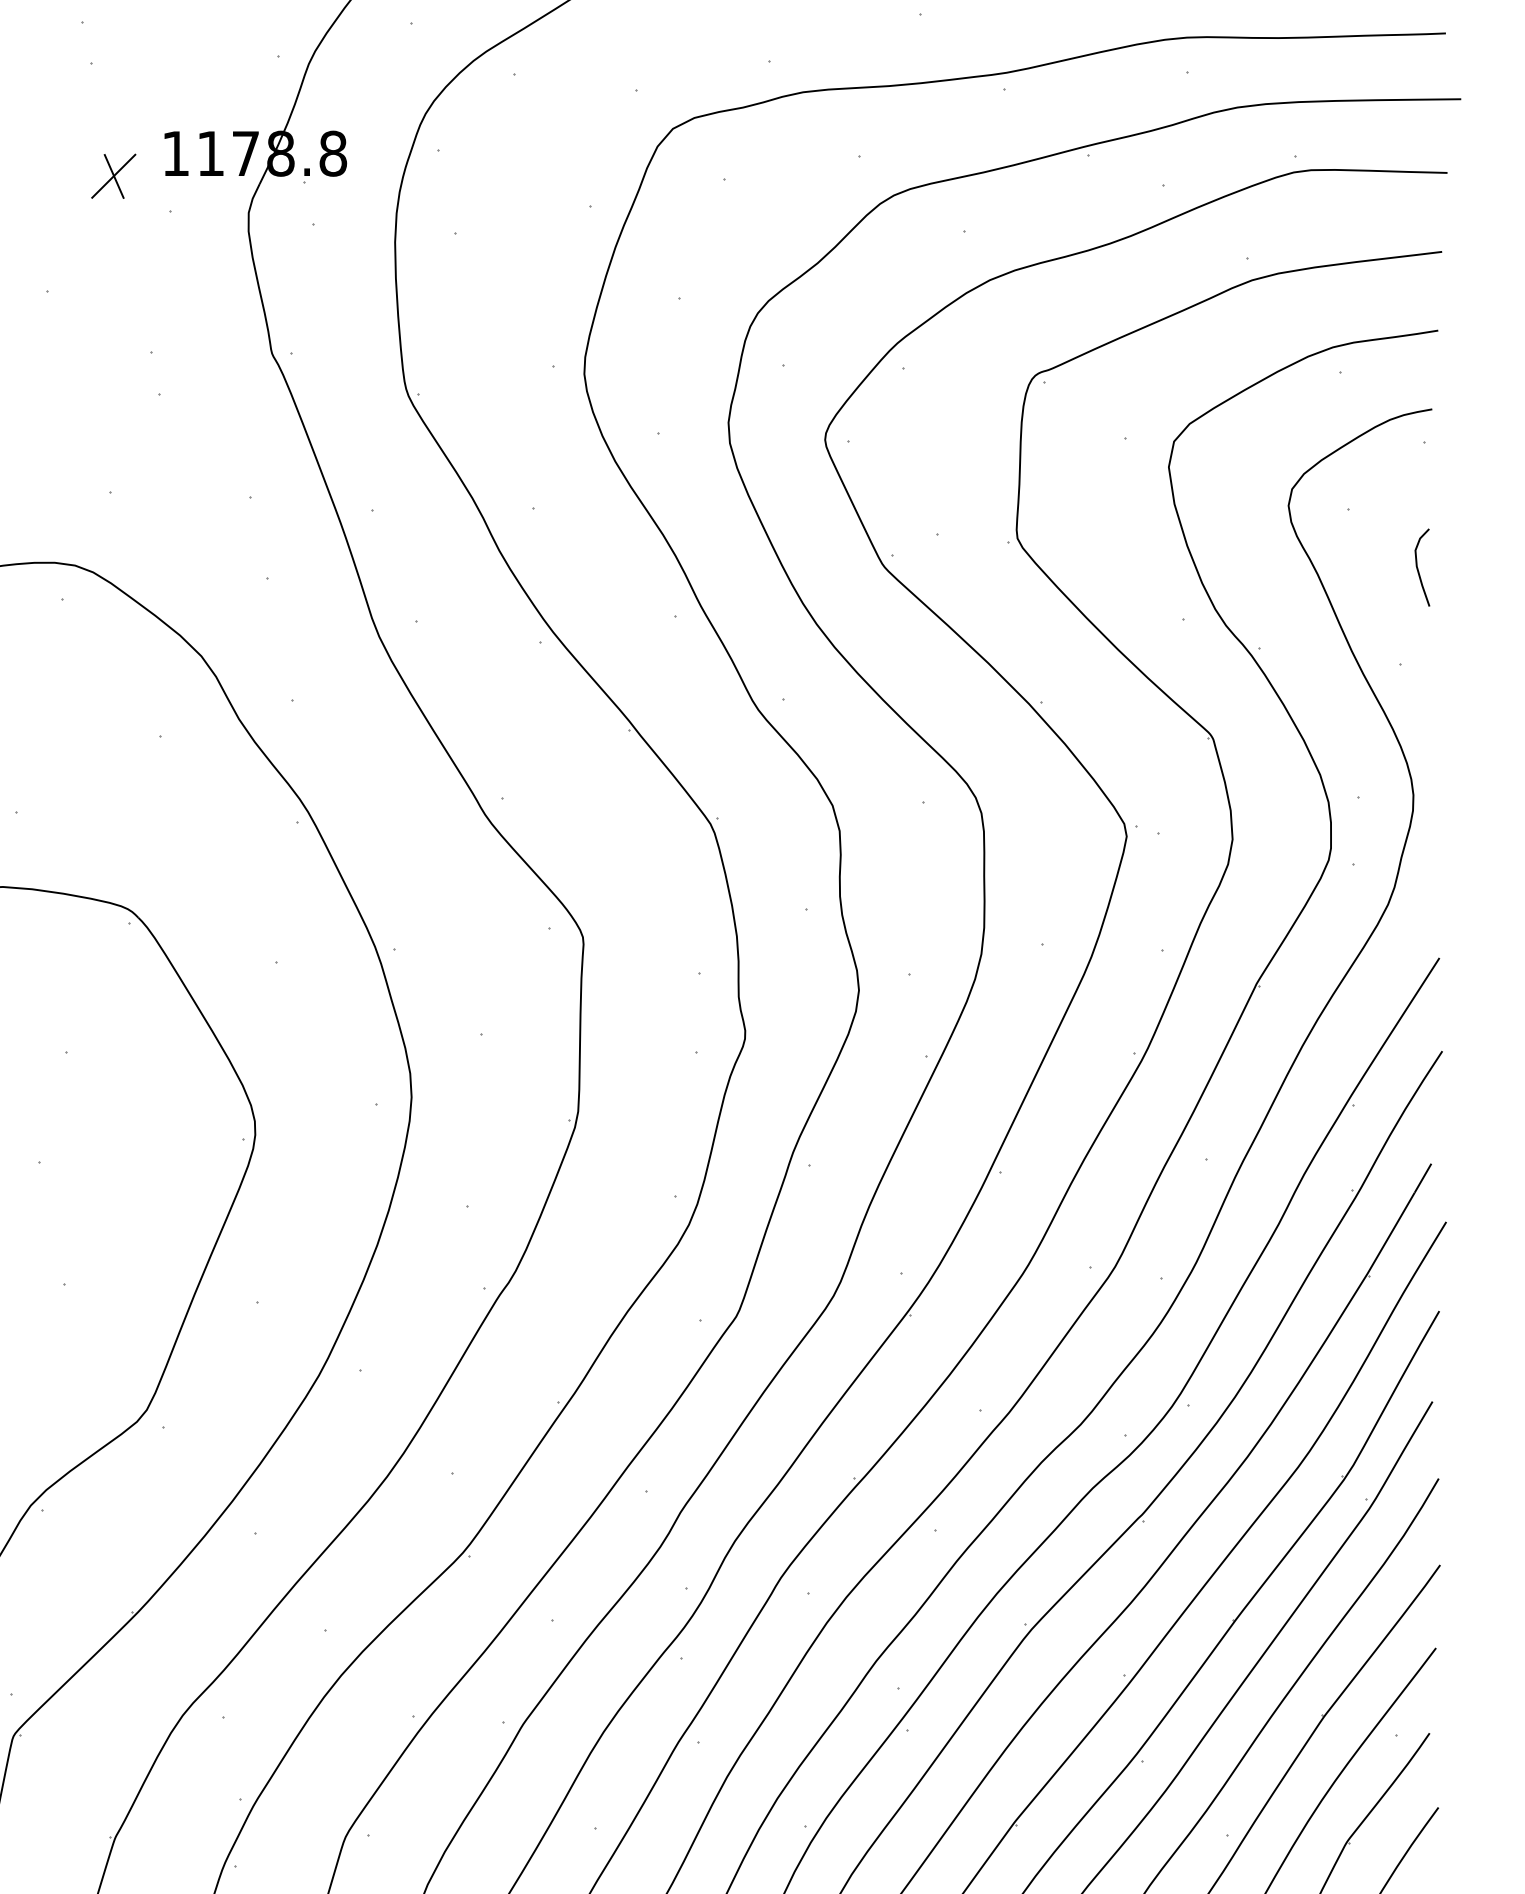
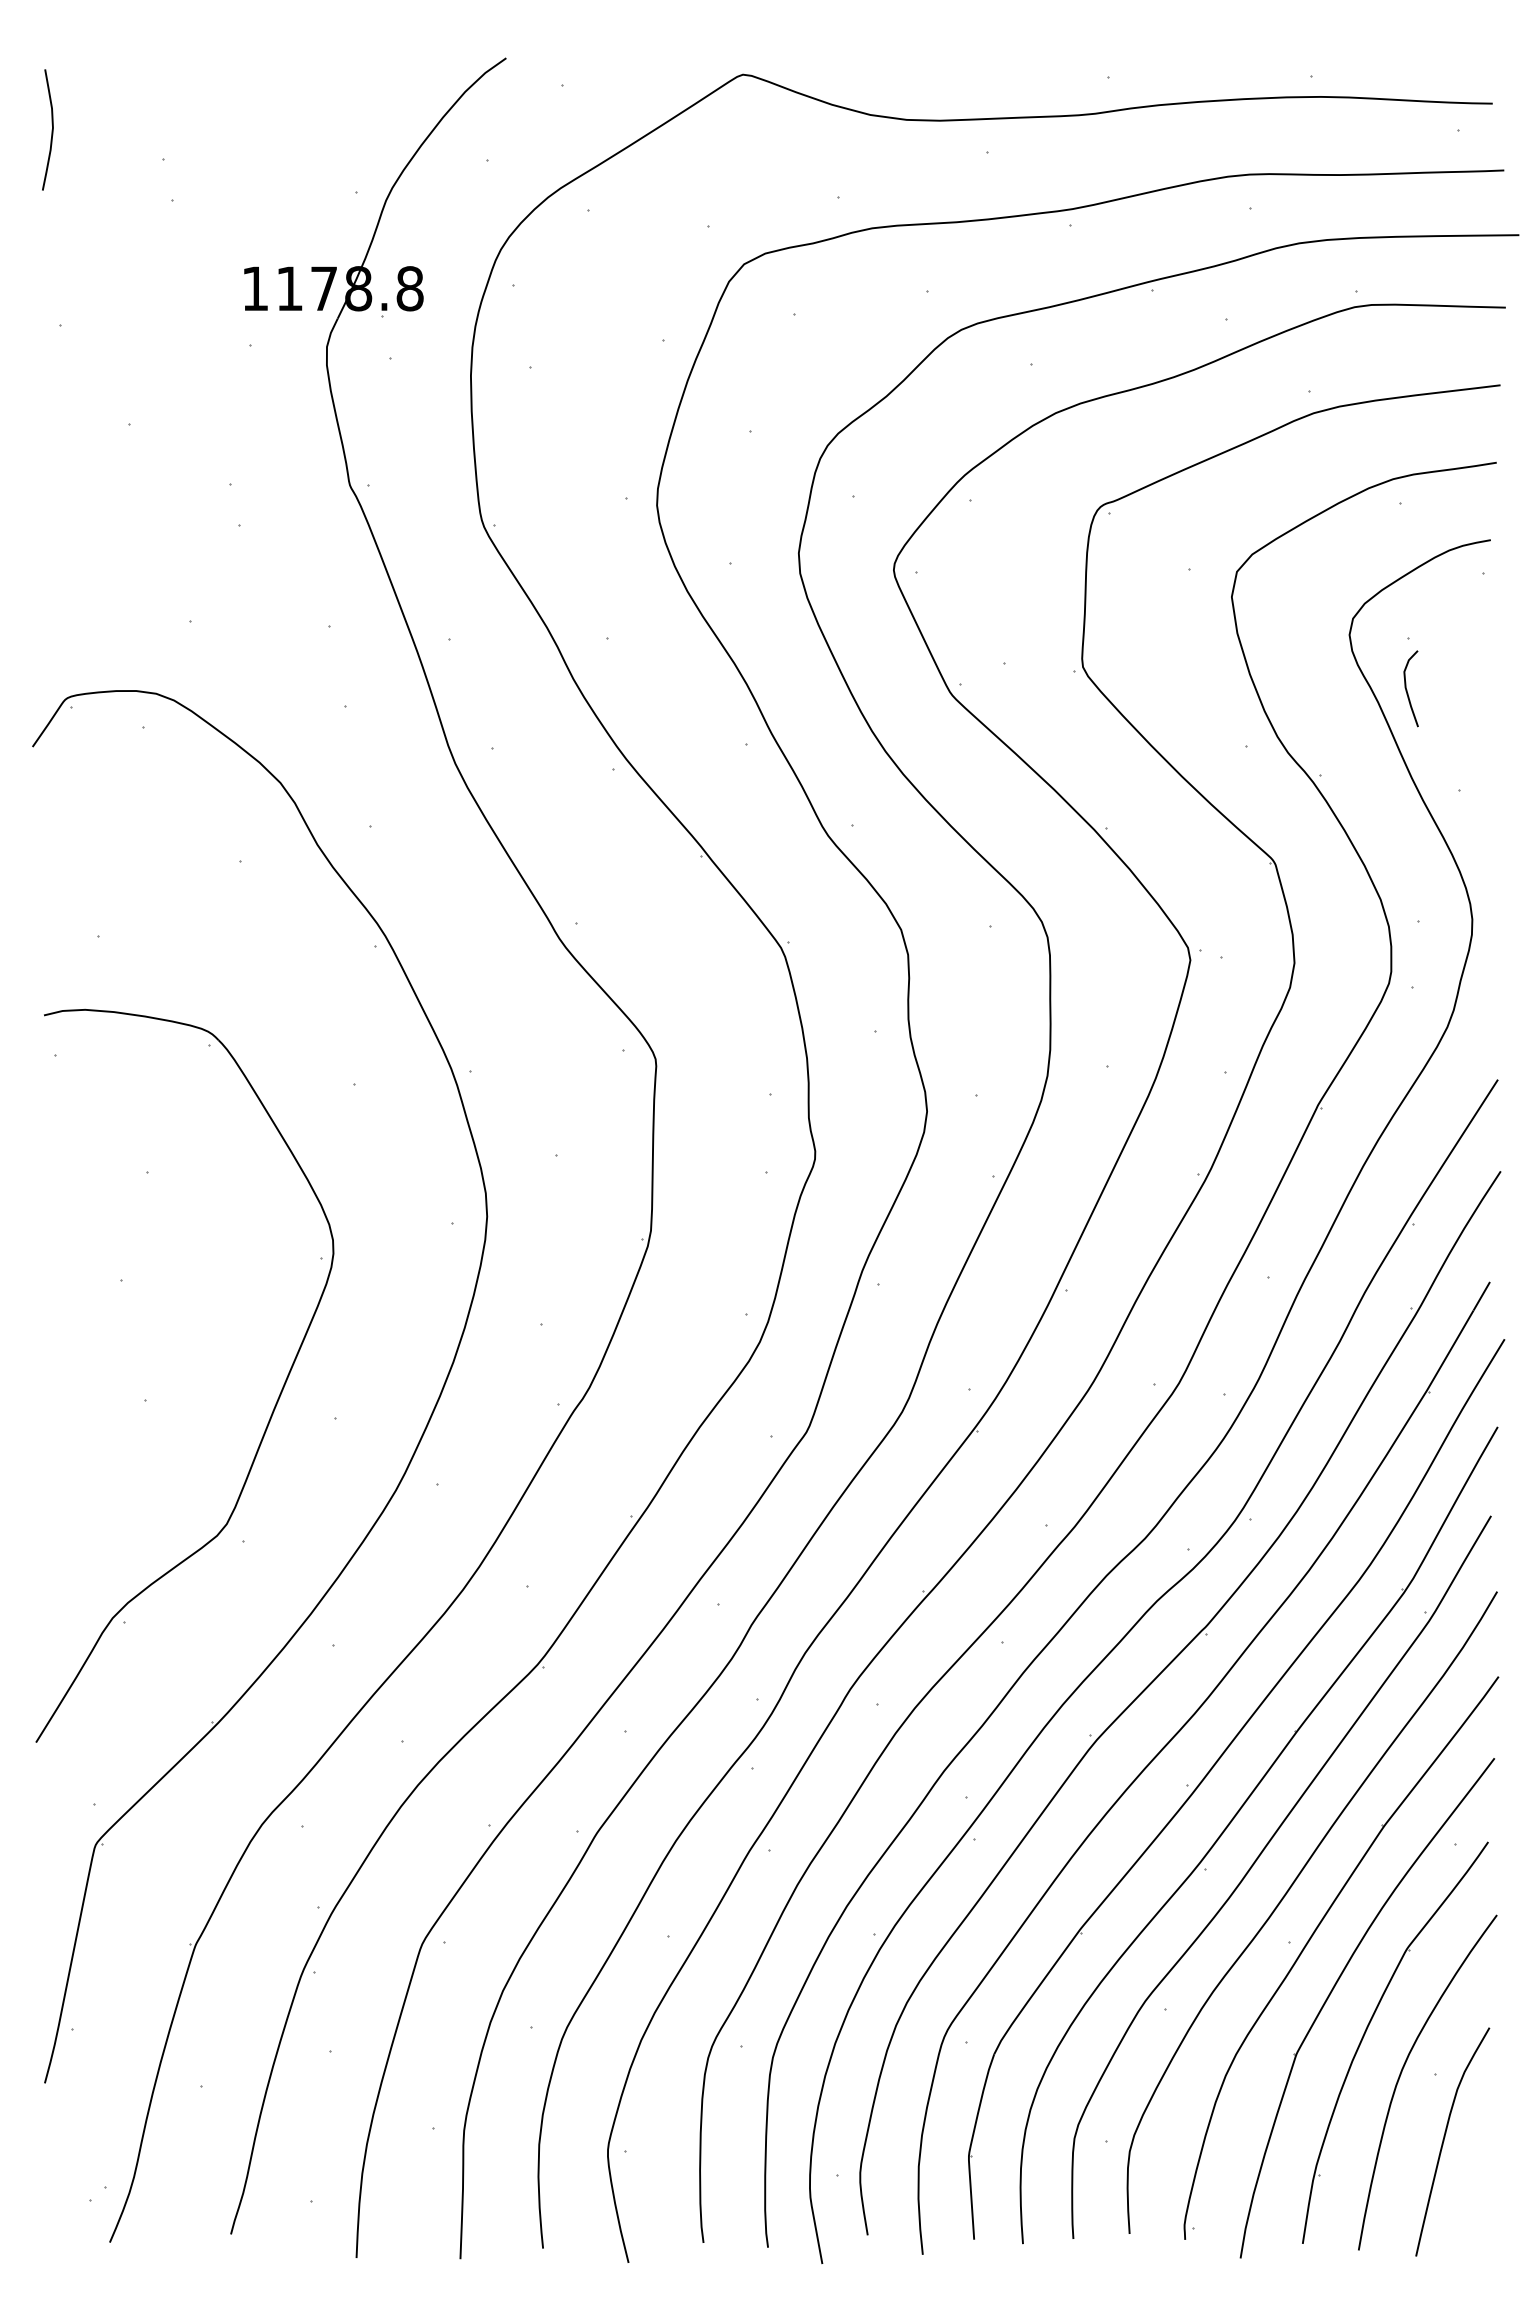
part: (114, 175) -> (194, 310), removed
curve: (1418, 568) -> (1407, 689), moved

